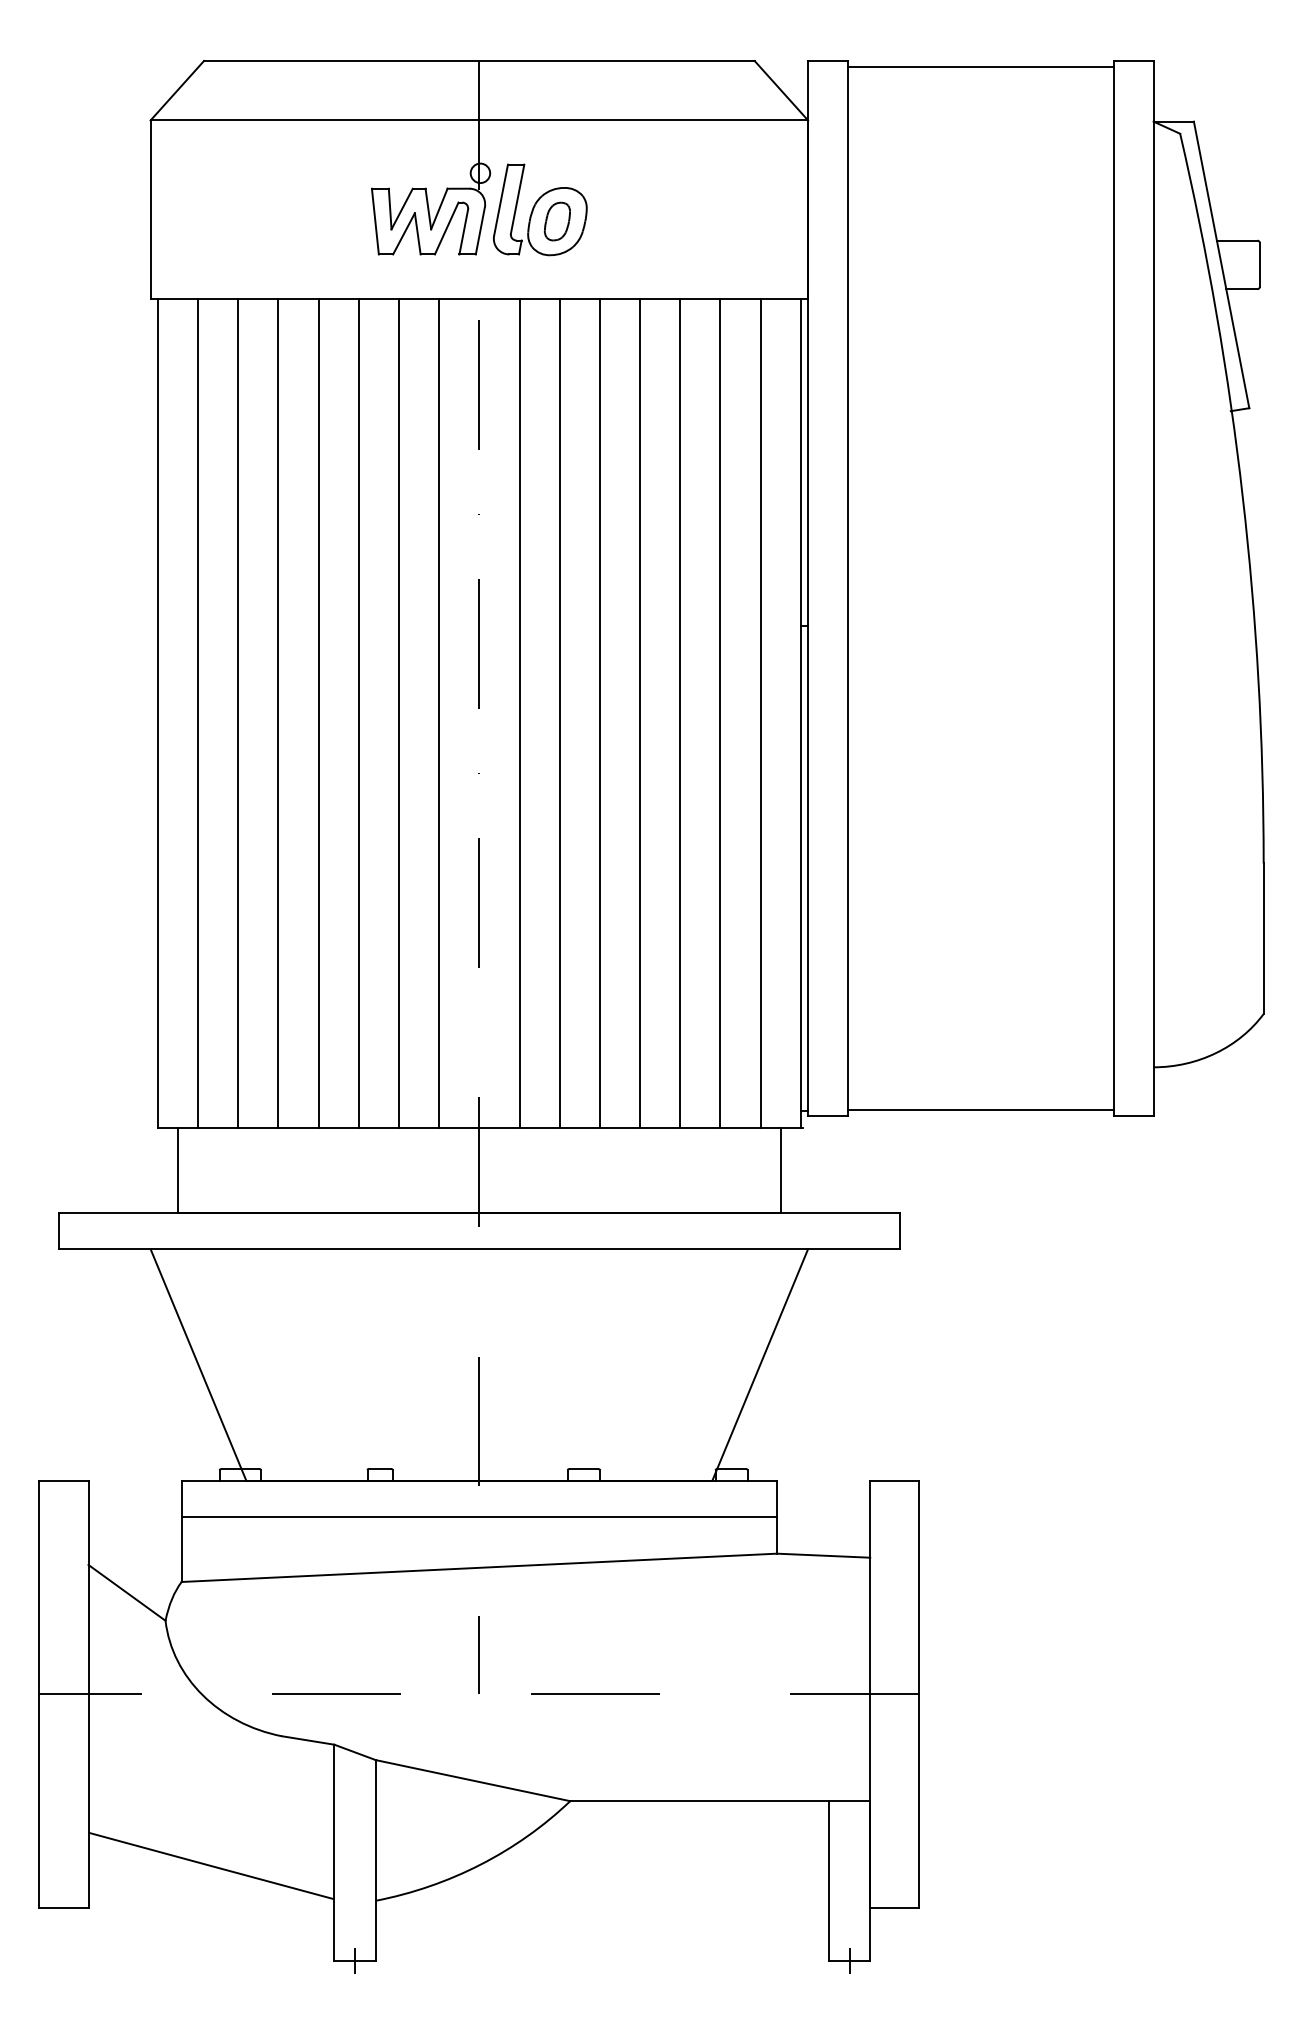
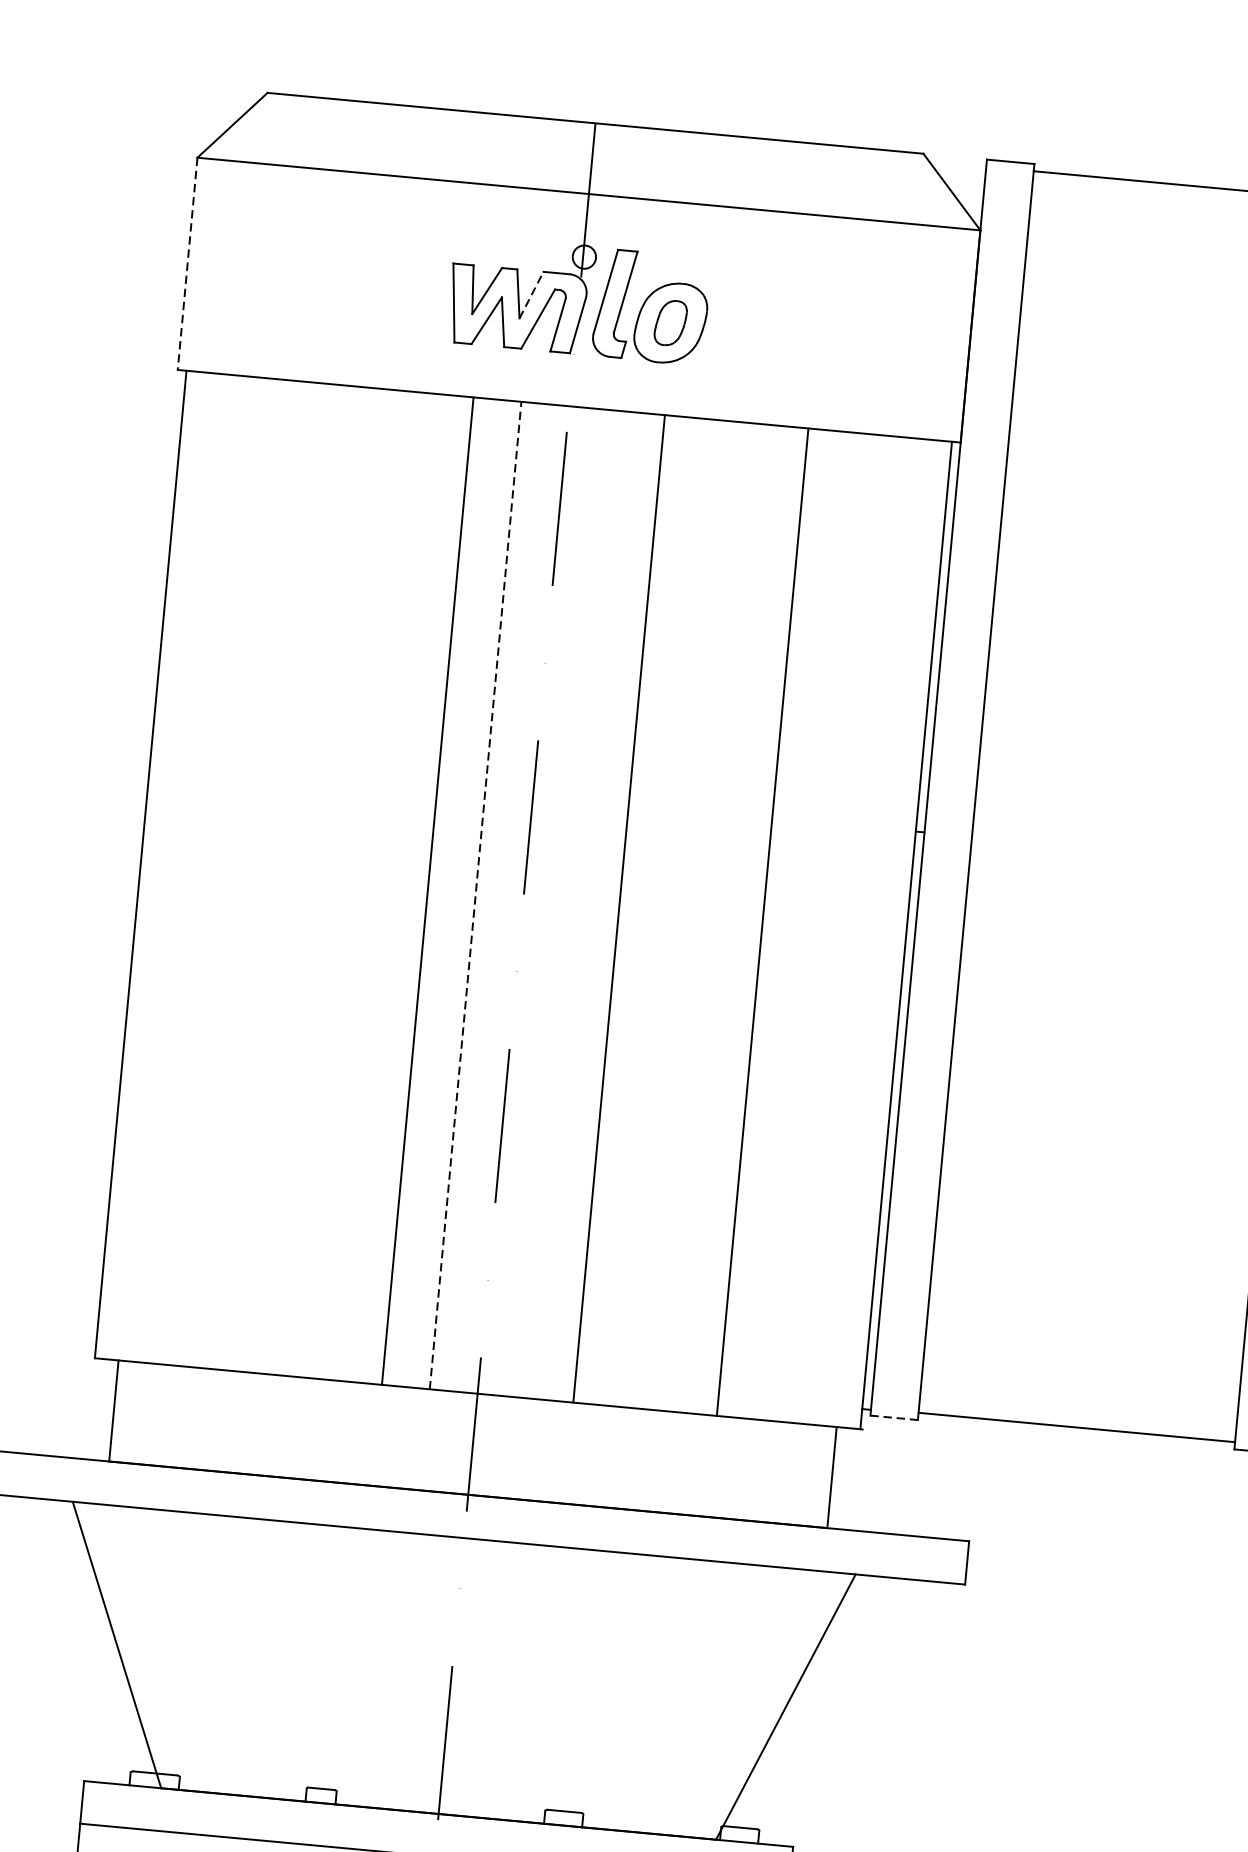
line: (439, 209) -> (531, 295), solid -> dashed
line: (150, 210) -> (187, 264), solid -> dashed
line: (198, 712) -> (189, 868), removed
line: (238, 712) -> (236, 872), removed
line: (278, 712) -> (284, 876), removed
line: (318, 712) -> (331, 881), removed
line: (358, 712) -> (379, 885), removed
line: (439, 712) -> (476, 894), solid -> dashed
line: (519, 712) -> (571, 903), removed
line: (599, 712) -> (666, 912), removed
line: (640, 712) -> (715, 916), removed
line: (720, 712) -> (810, 925), removed
line: (760, 712) -> (858, 930), removed
line: (828, 1115) -> (894, 1417), solid -> dashed

